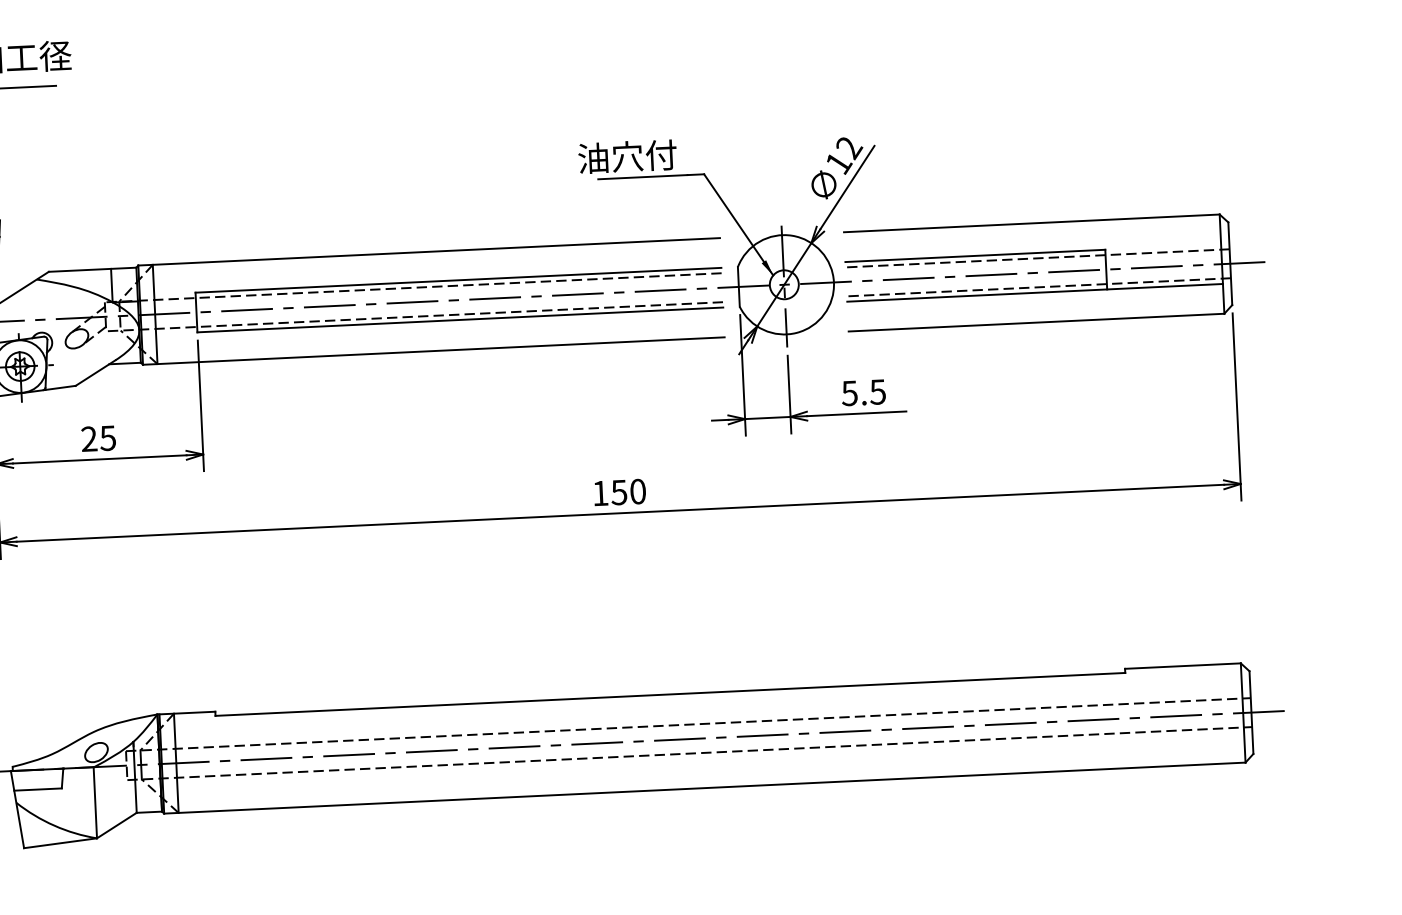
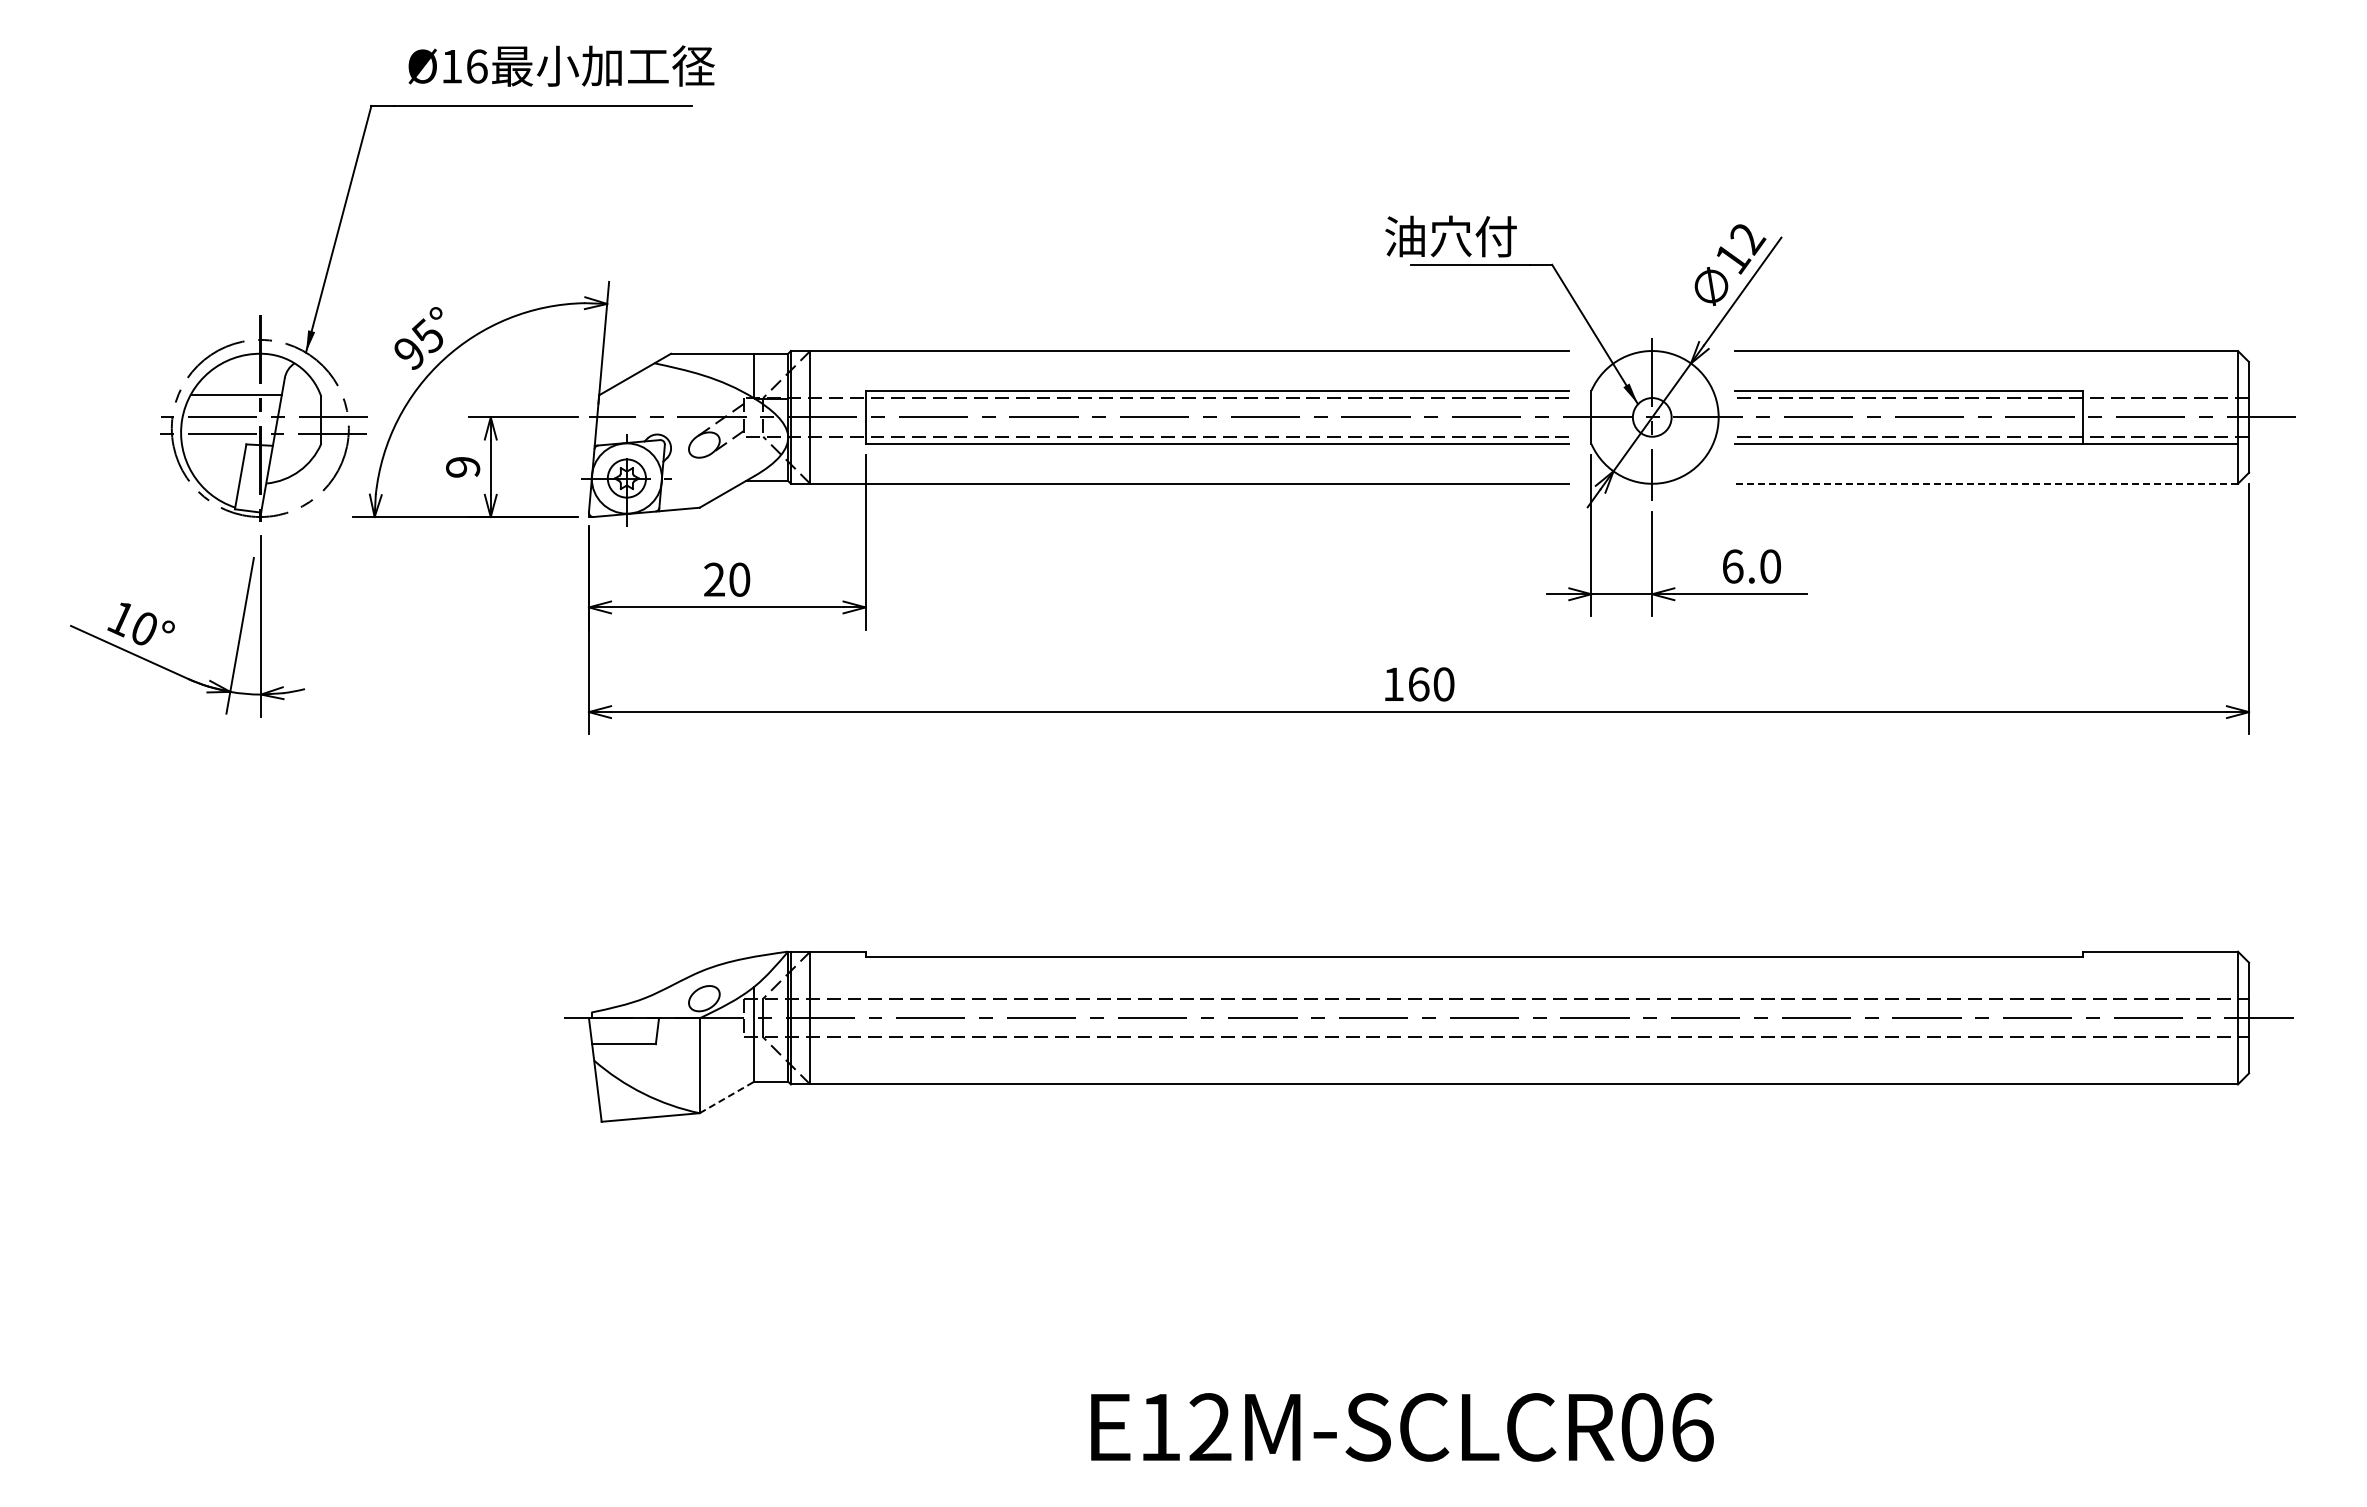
line: (1036, 322) -> (1986, 483), solid -> dashed
text: (863, 392) -> (1751, 566), 5.5 -> 6.0
text: (107, 438) -> (739, 579), 25 -> 20
text: (619, 492) -> (1418, 684), 150 -> 160
line: (116, 825) -> (726, 1097), solid -> dashed

